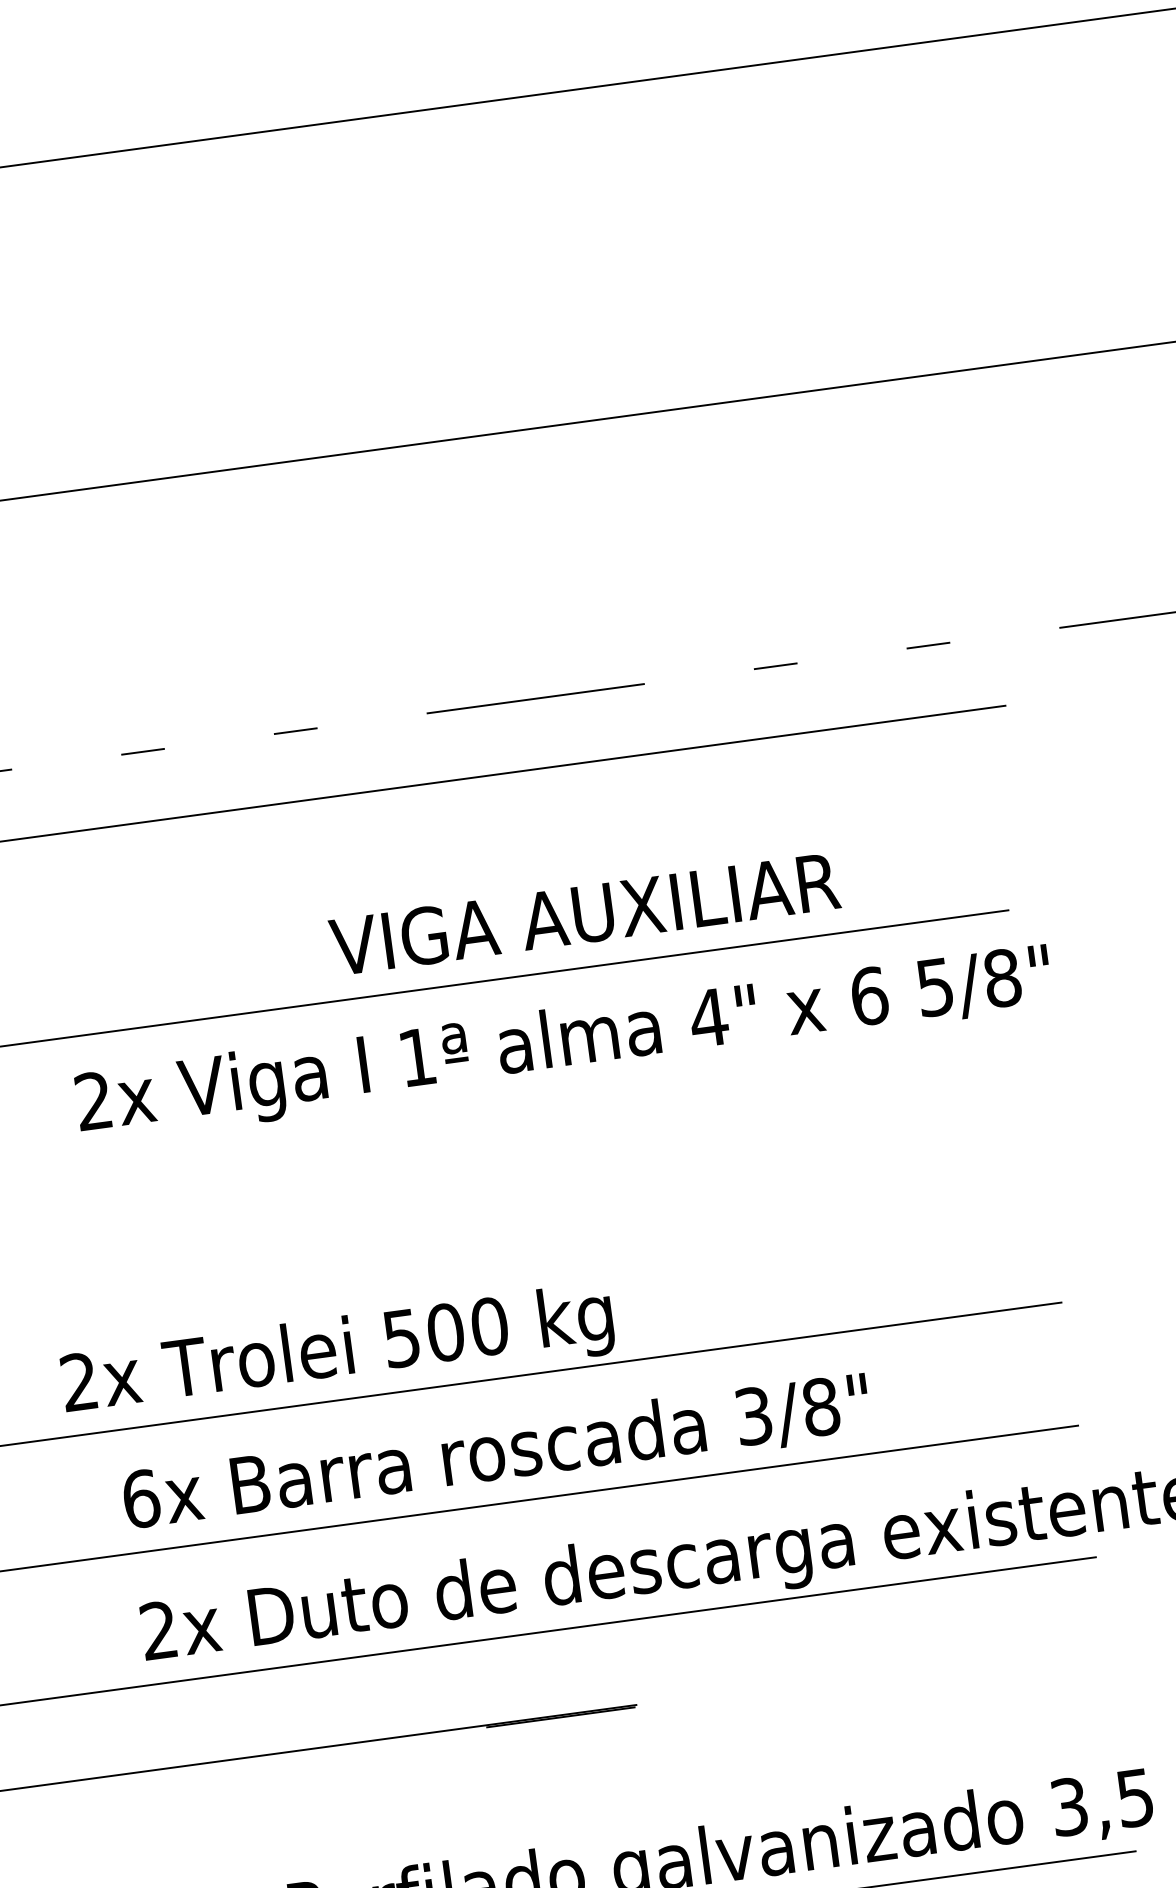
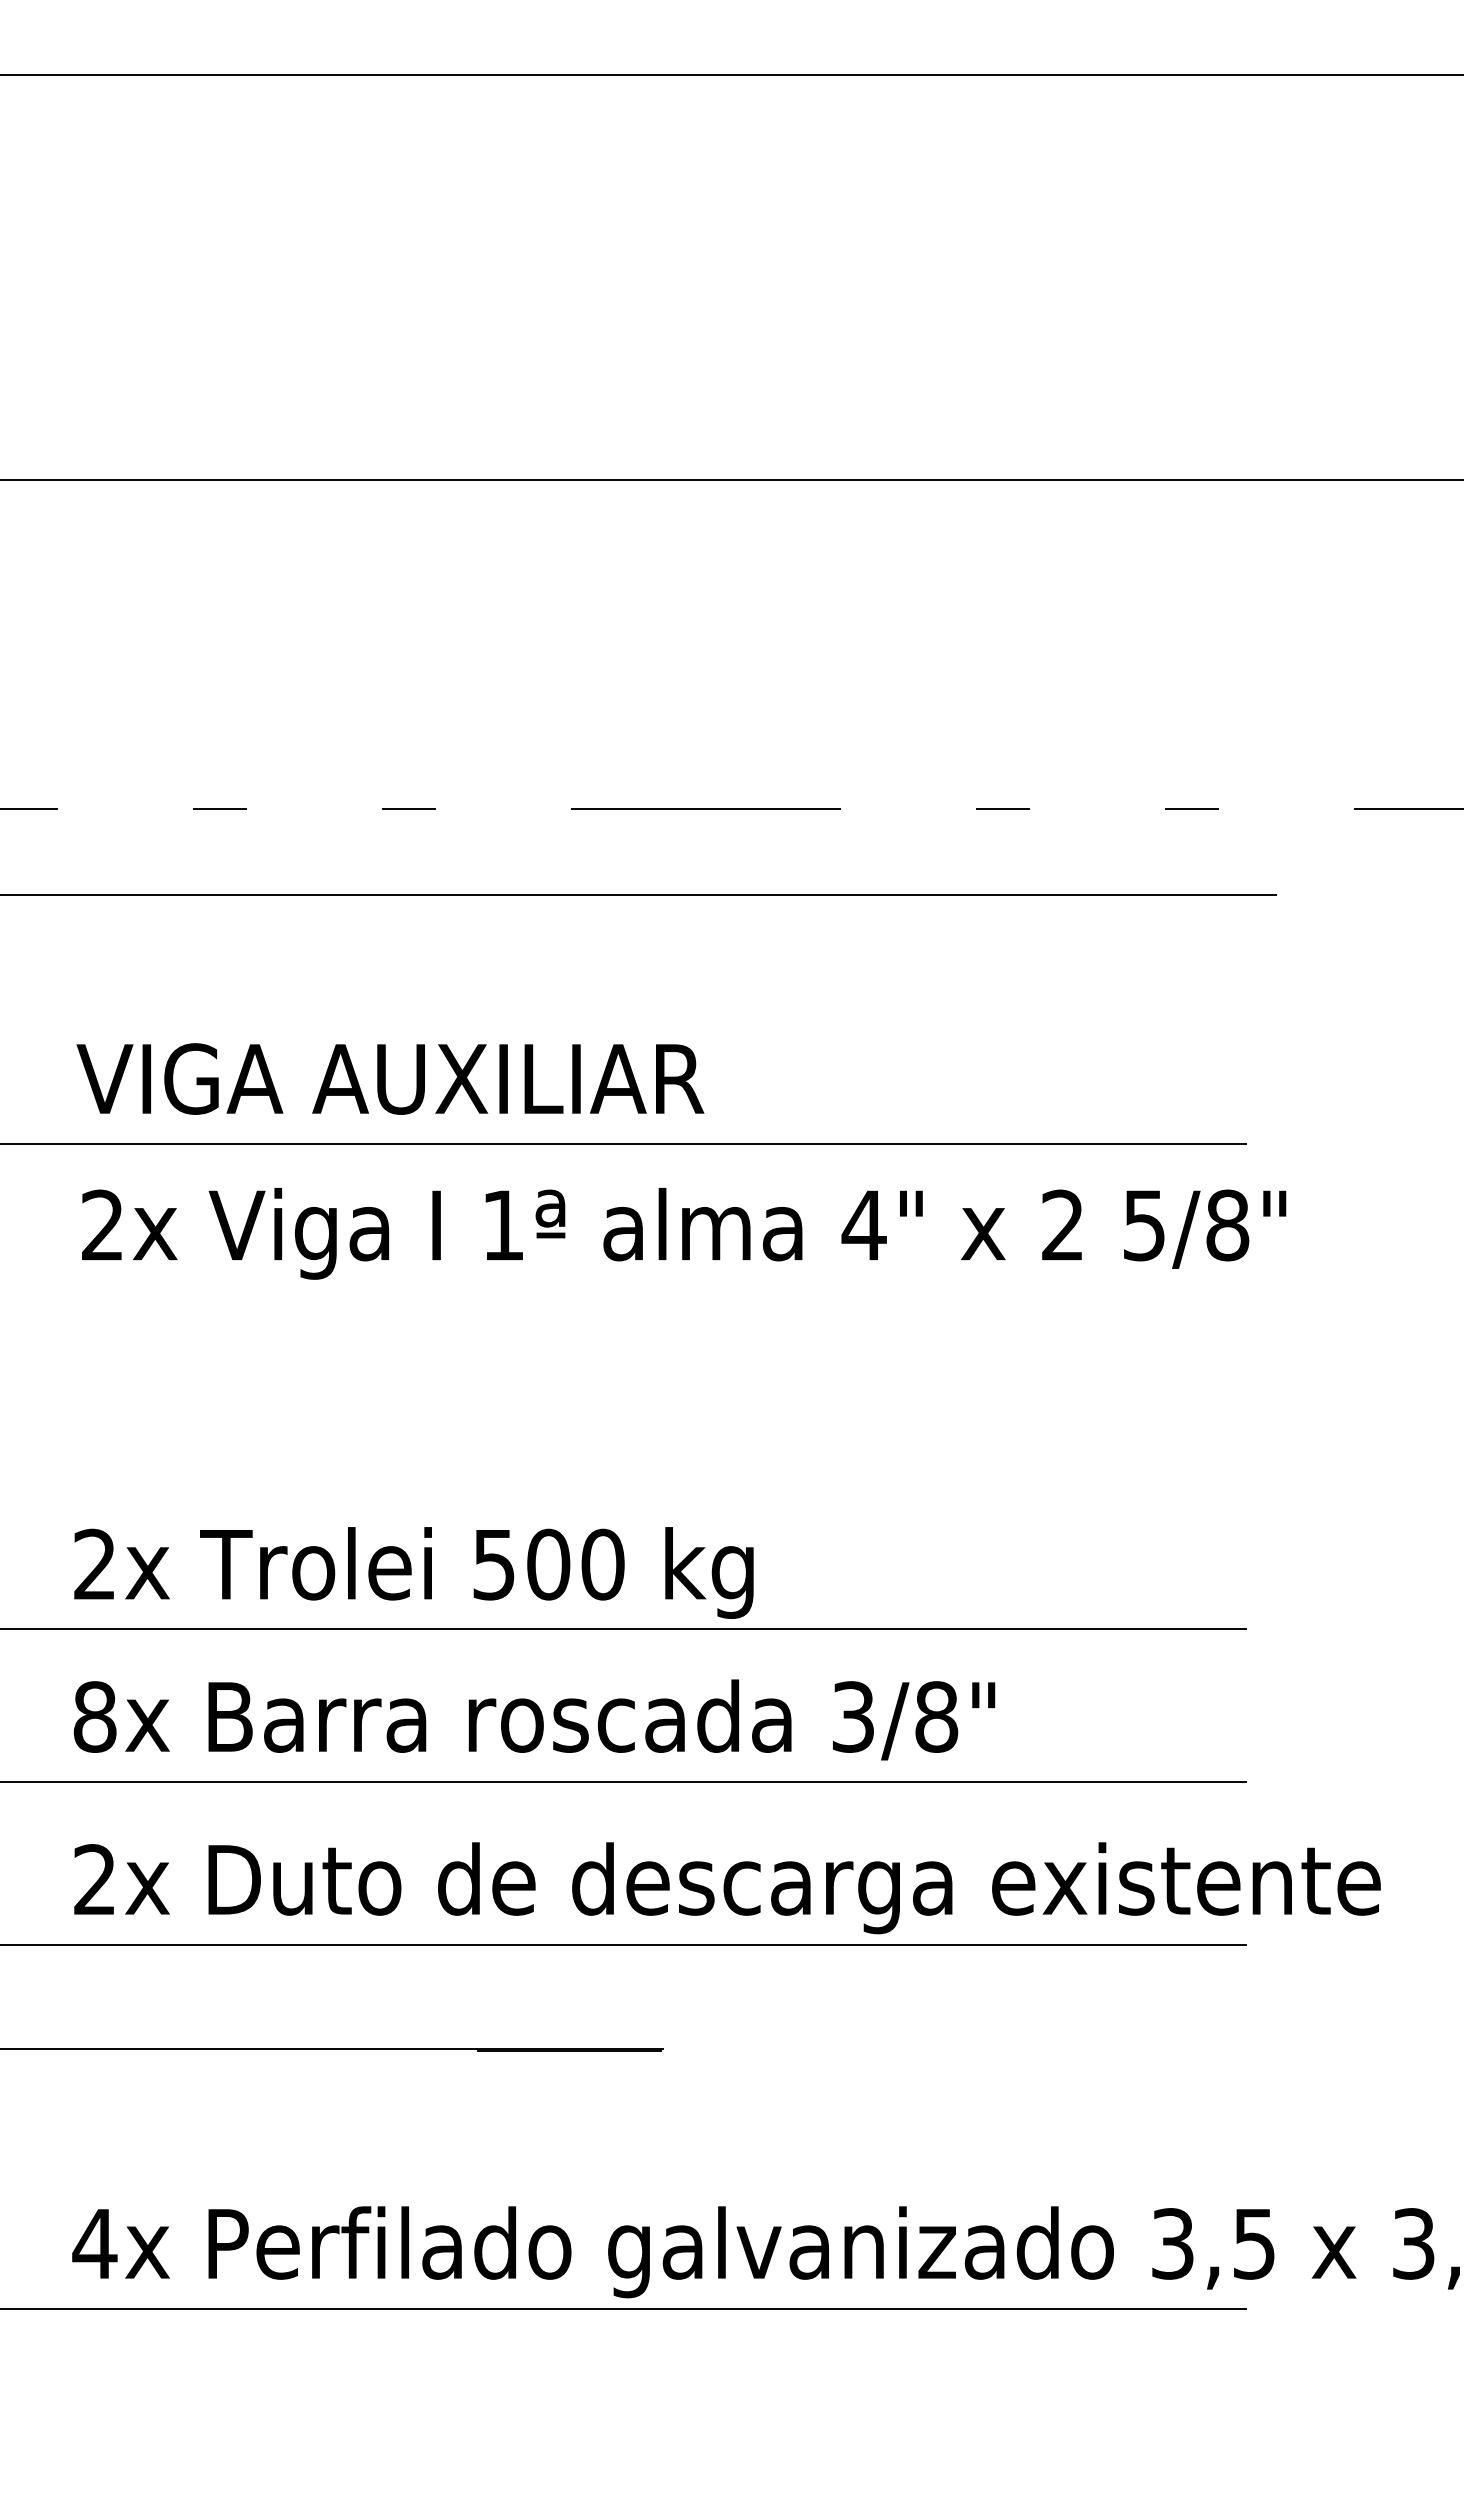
text: (584, 913) -> (390, 1078), moved
text: (869, 996) -> (1063, 1225), 6 -> 2
text: (337, 1353) -> (413, 1572), moved
text: (140, 1498) -> (94, 1716), 6x -> 8x

